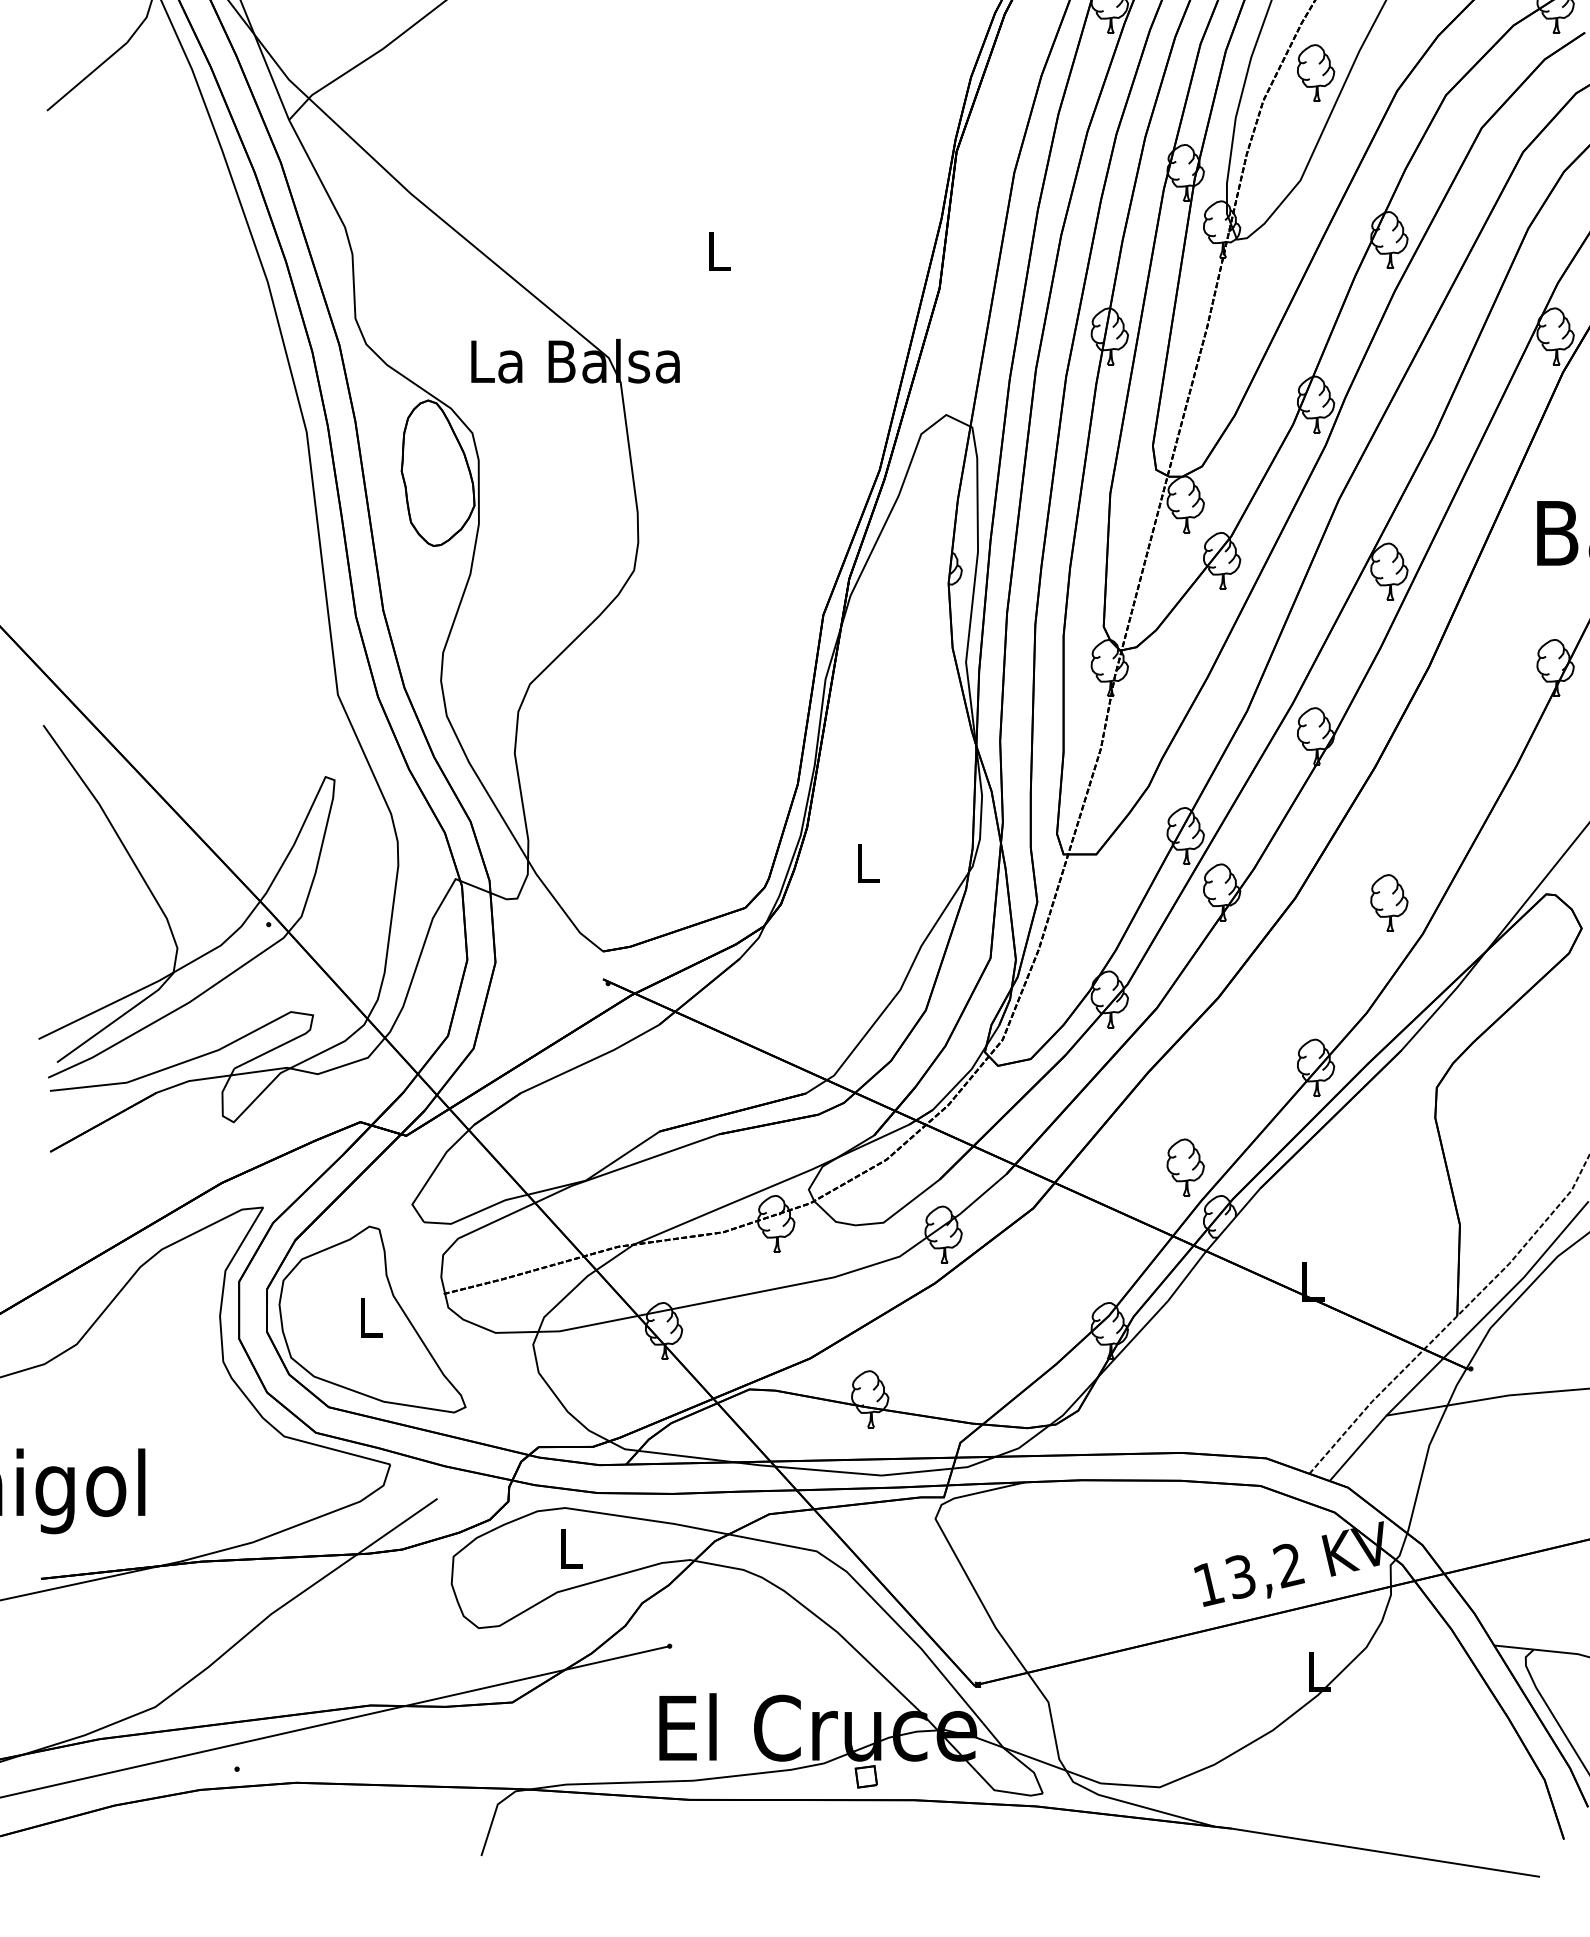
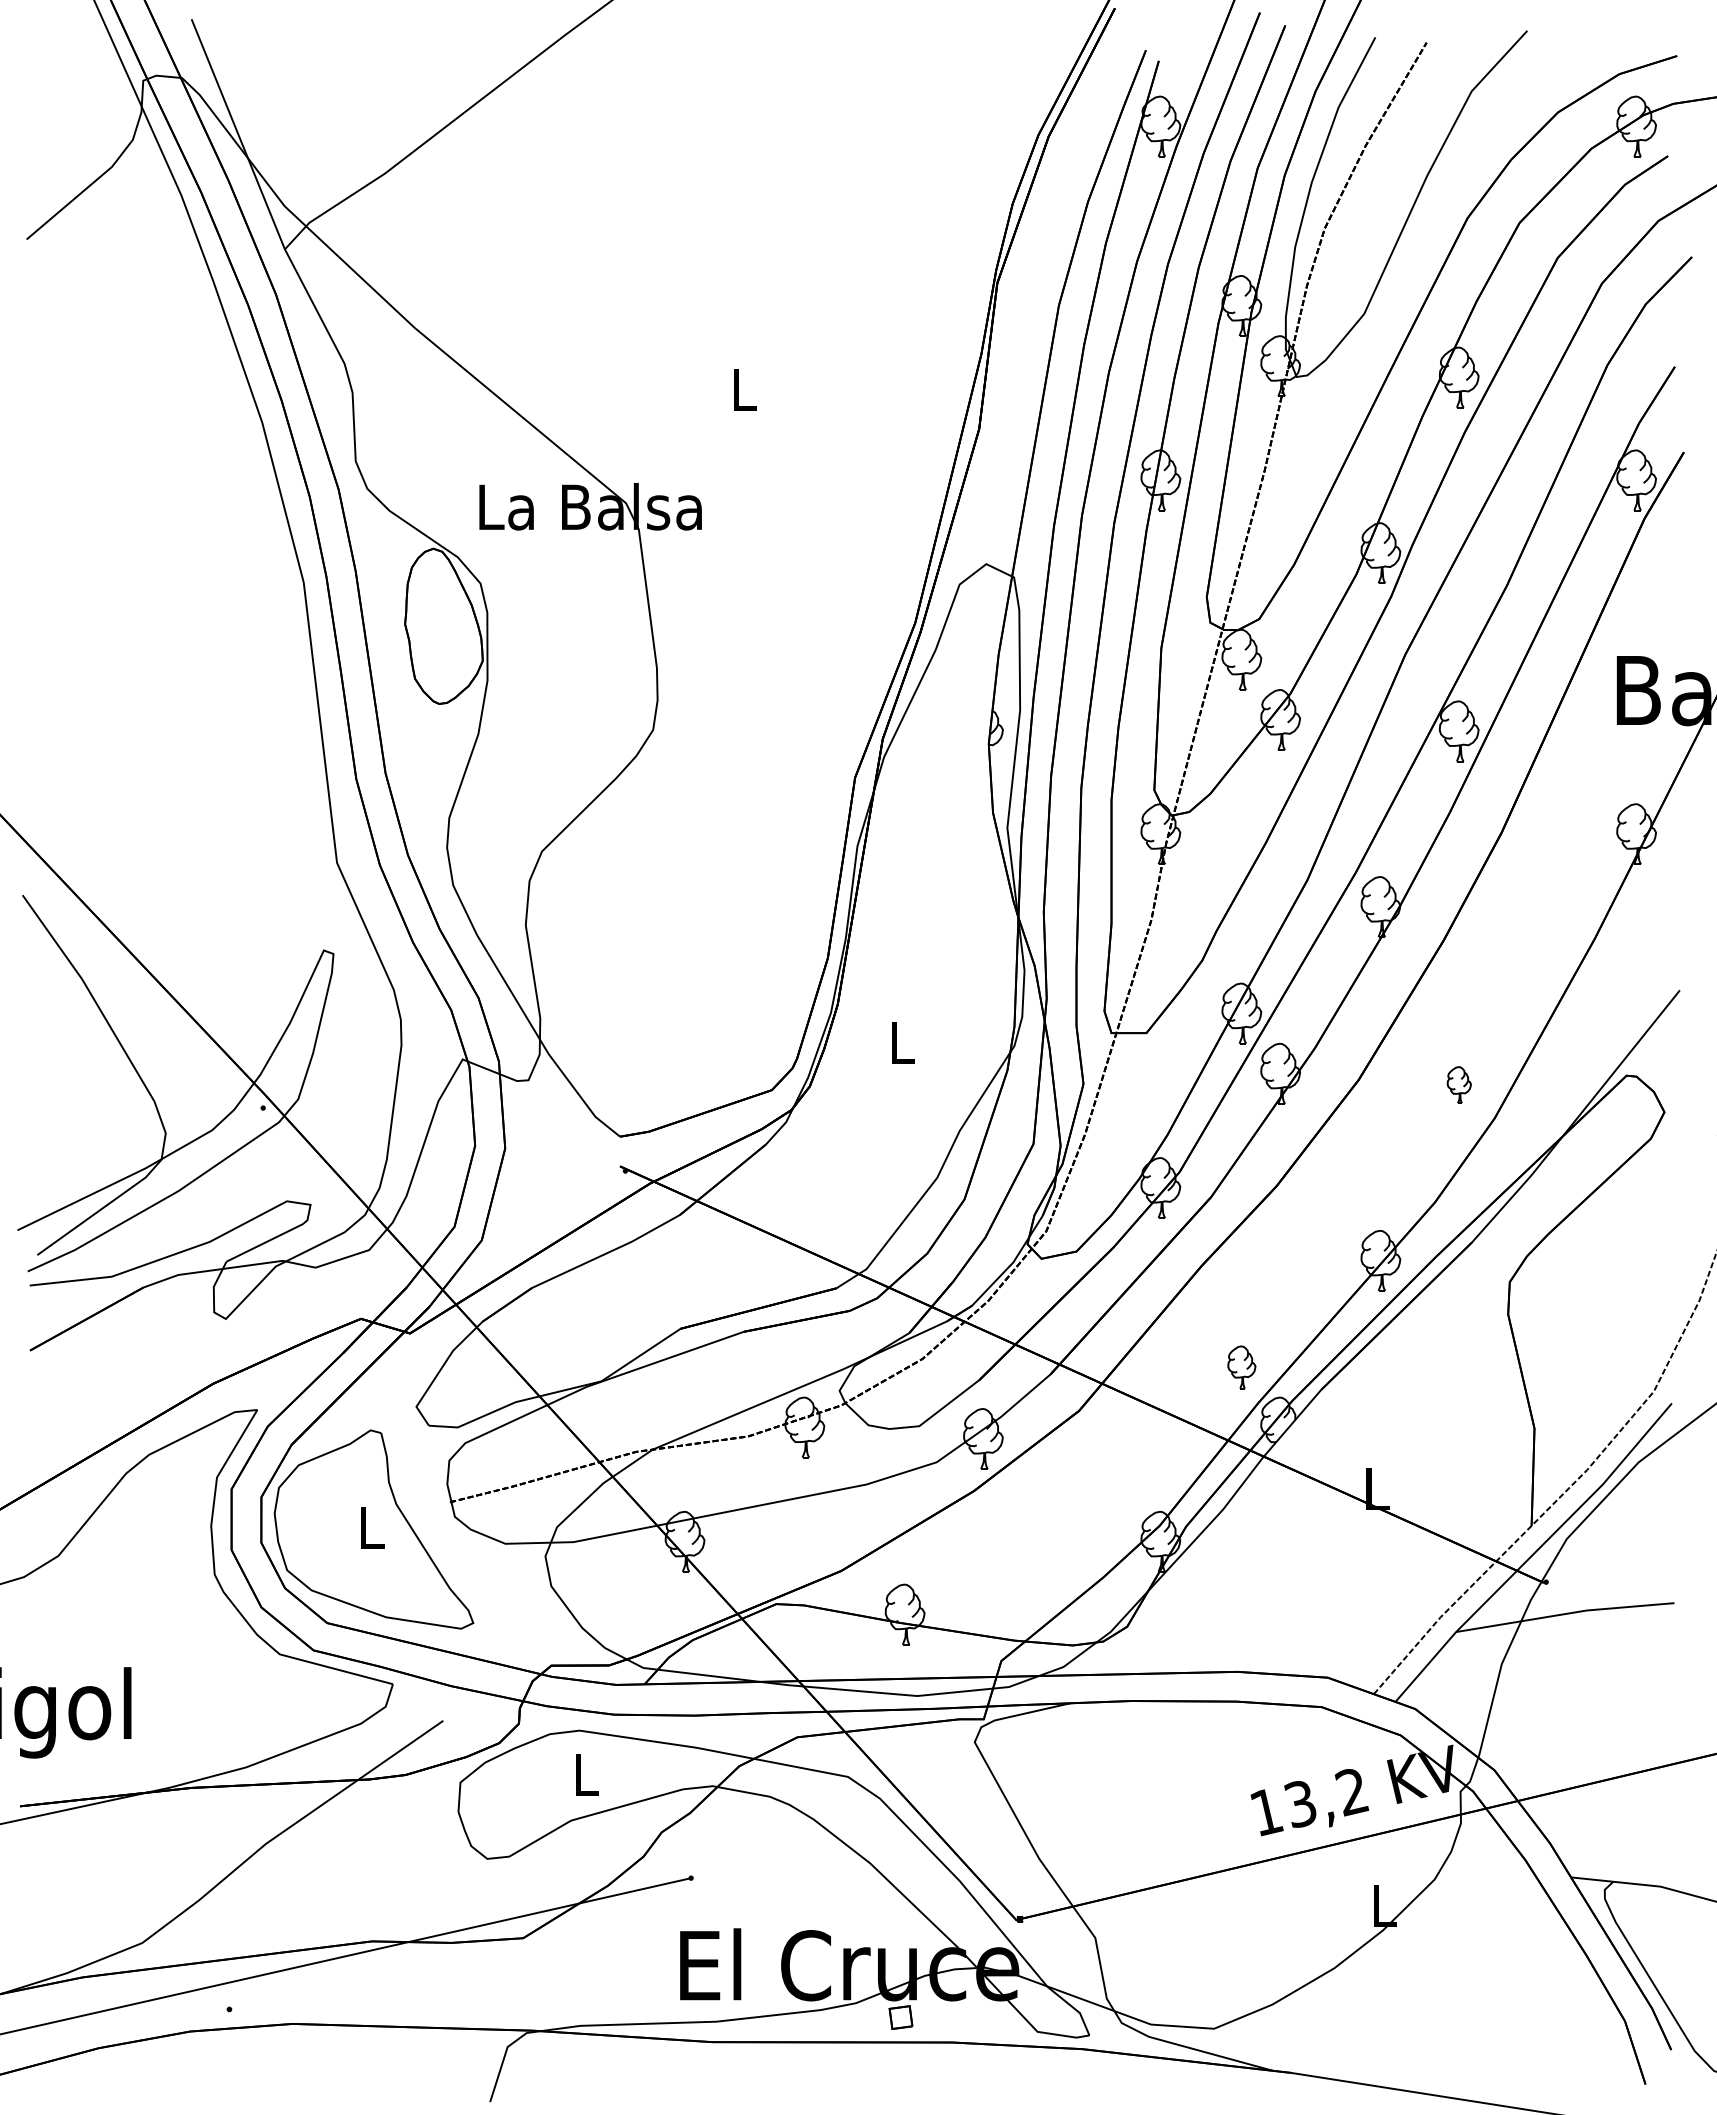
part: (1315, 73) -> (1380, 199), removed
part: (1389, 902) -> (1459, 1084), size x0.6
part: (1185, 1167) -> (1241, 1367), size x0.7

